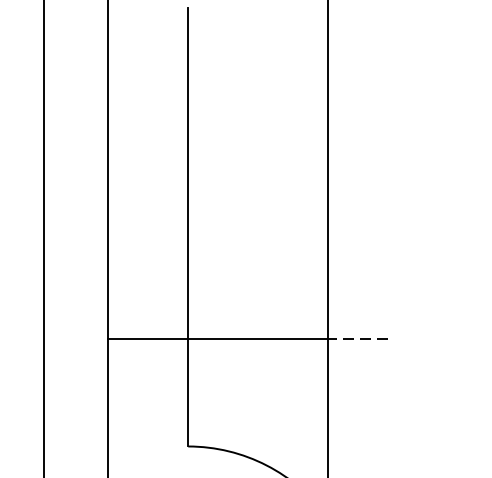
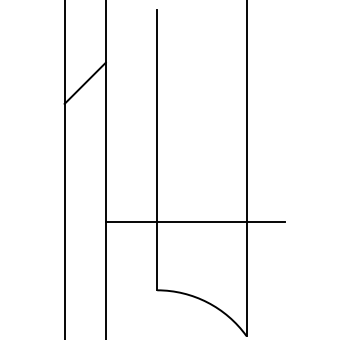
line: (74, 121) -> (84, 82), added
line: (357, 338) -> (265, 221), dashed -> solid

